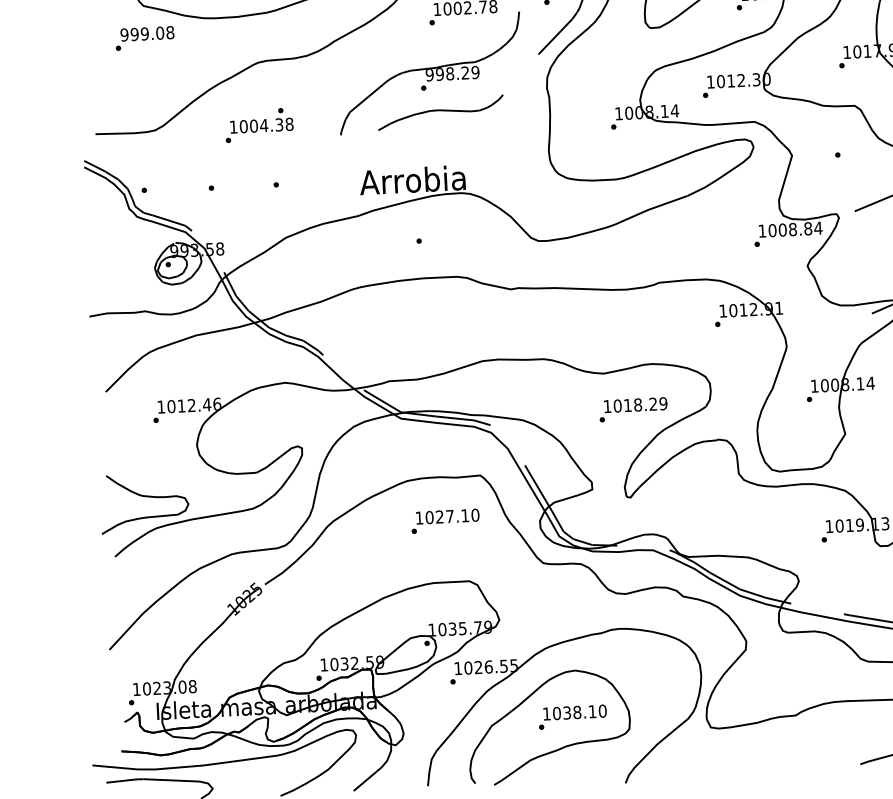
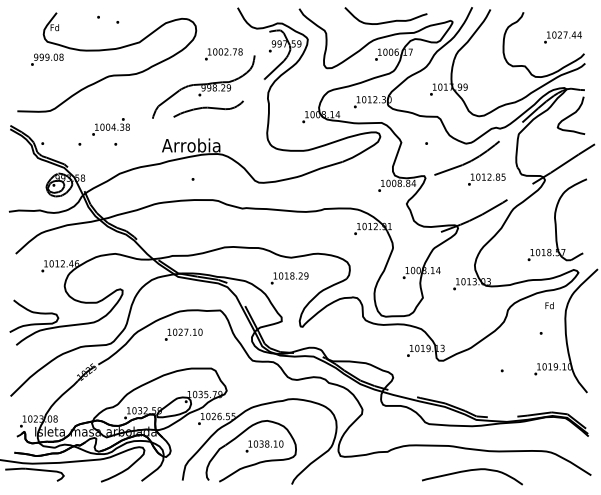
text: (258, 124) -> (110, 126), moved
text: (633, 409) -> (289, 278), moved
text: (444, 520) -> (183, 334), moved

